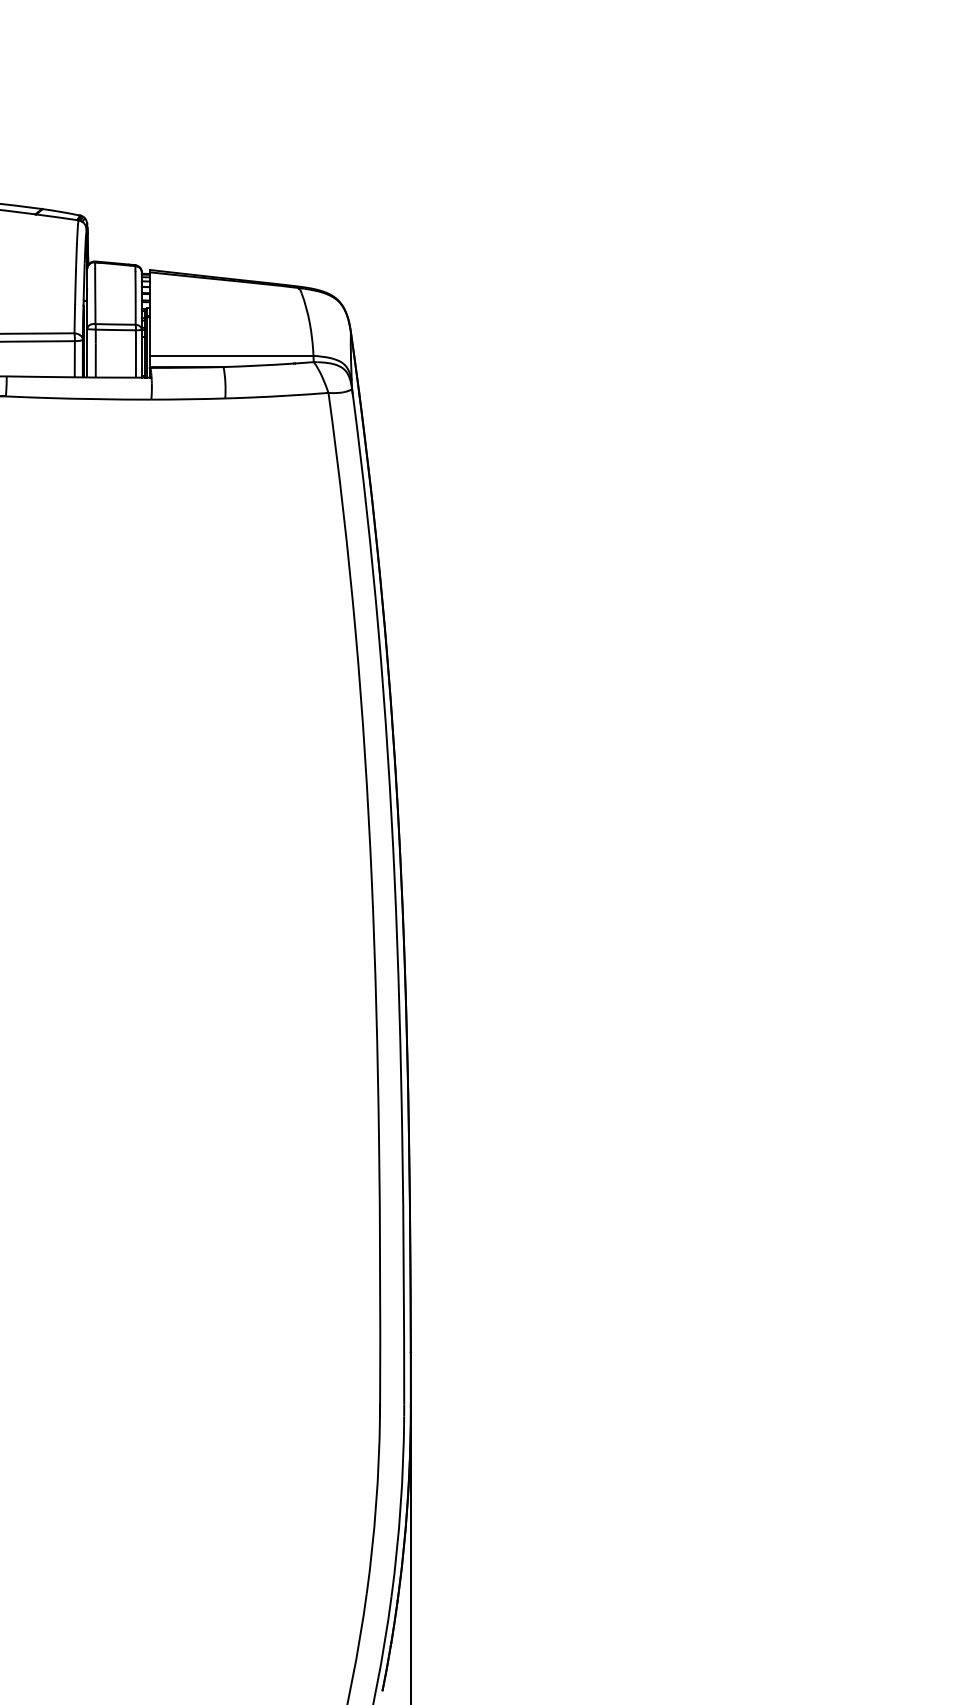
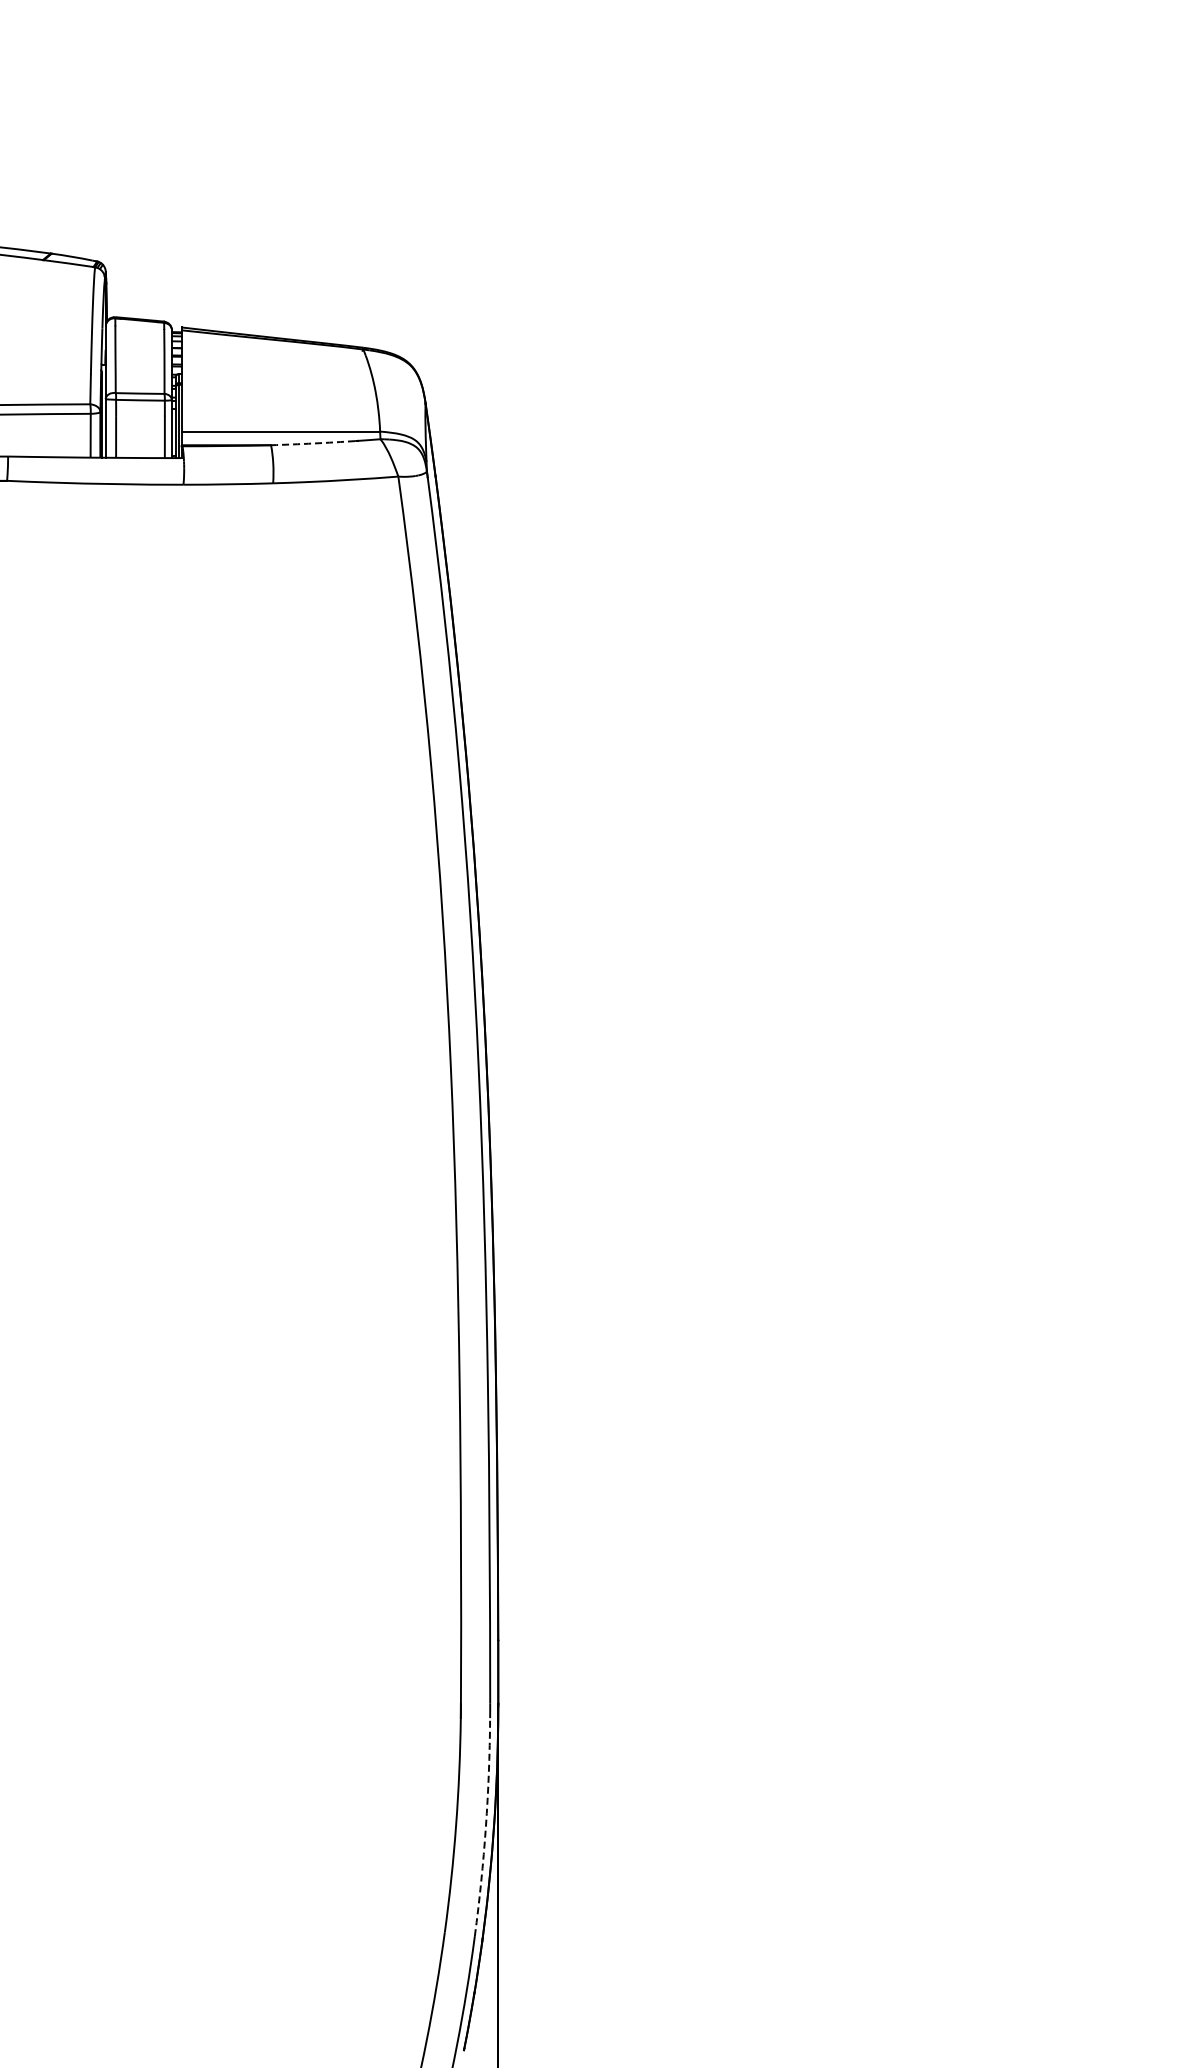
arc: (258, 365) -> (313, 443), solid -> dashed
arc: (400, 1506) -> (485, 1827), solid -> dashed

